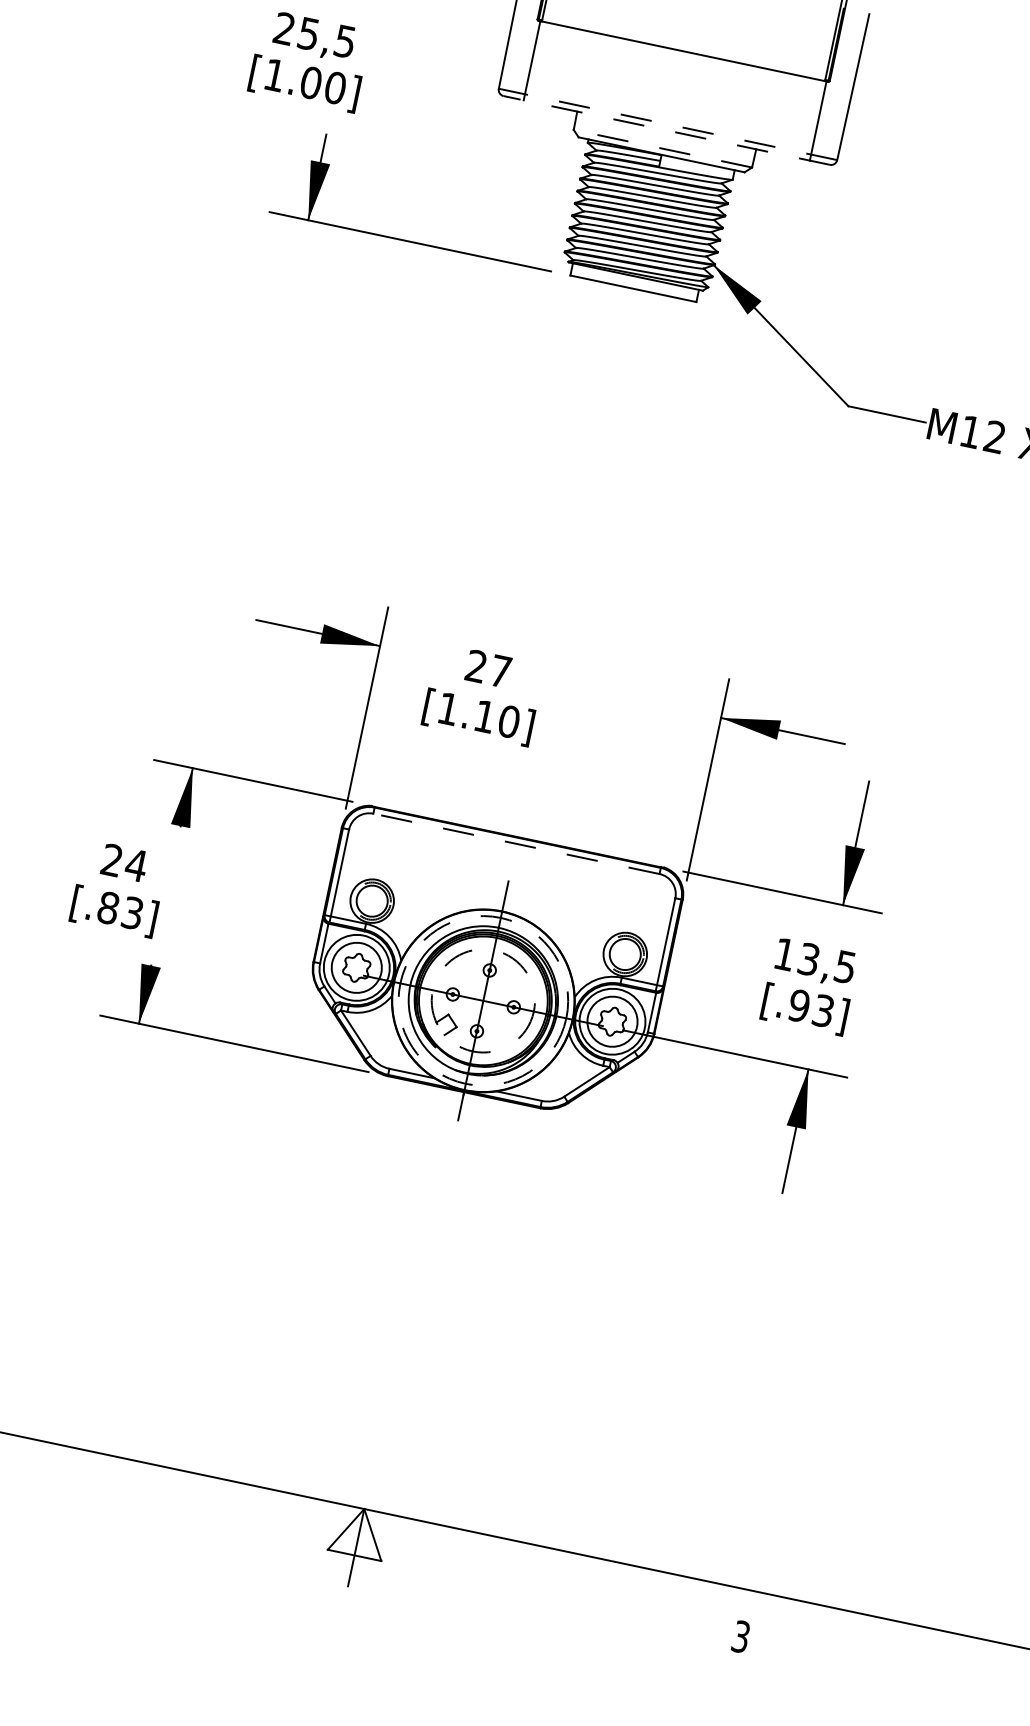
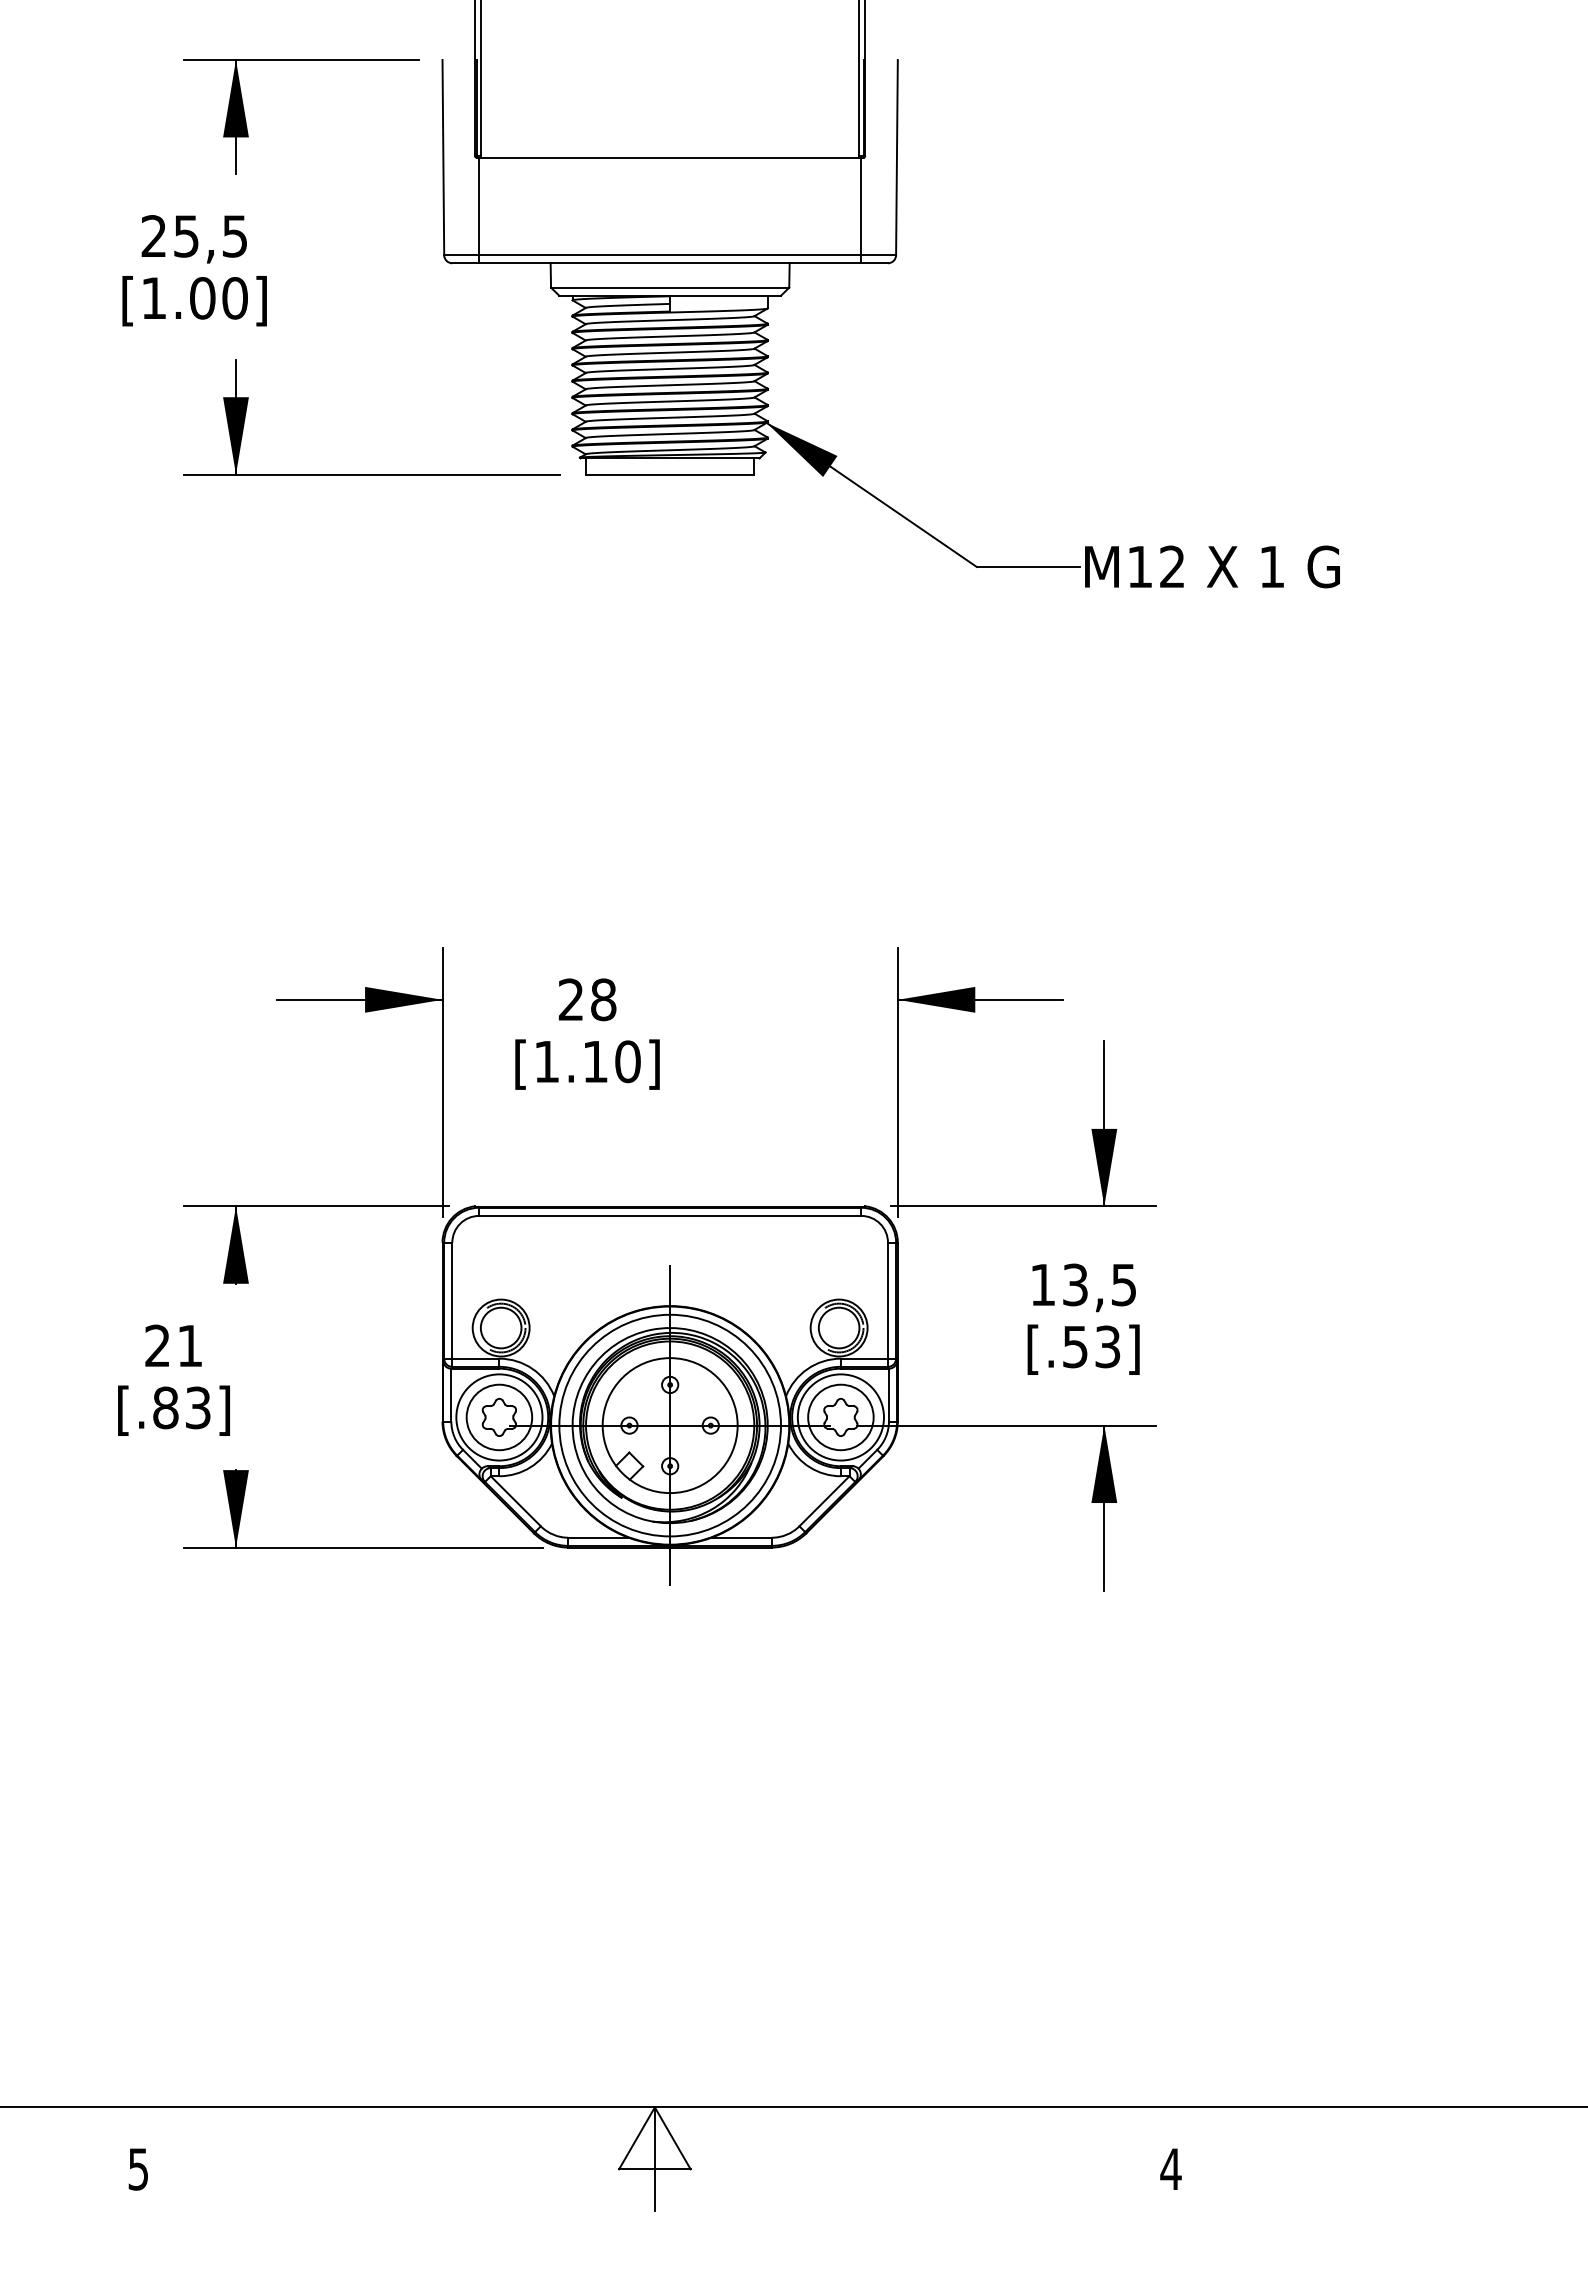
line: (668, 124) -> (670, 255), dashed -> solid
line: (667, 130) -> (670, 263), dashed -> solid
line: (662, 148) -> (669, 287), dashed -> solid
text: (500, 671) -> (603, 999), 27 -> 28
line: (516, 843) -> (669, 1215), dashed -> solid
text: (136, 865) -> (189, 1345), 24 -> 21
circle: (482, 1000) -> (669, 1425), dashed -> solid
circle: (482, 1000) -> (669, 1425), dashed -> solid
text: (799, 1005) -> (1075, 1346), [.93] -> [.53]
text: (740, 1636) -> (1170, 2169), 3 -> 4

